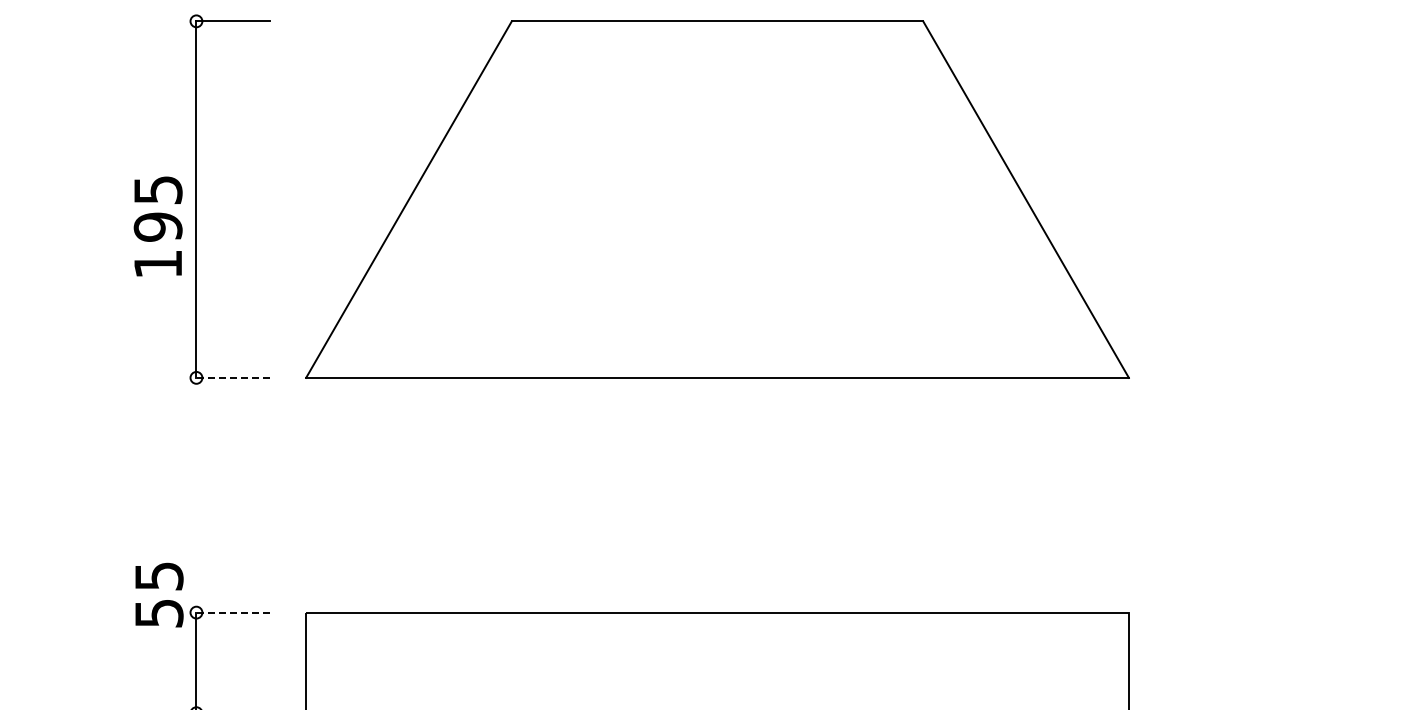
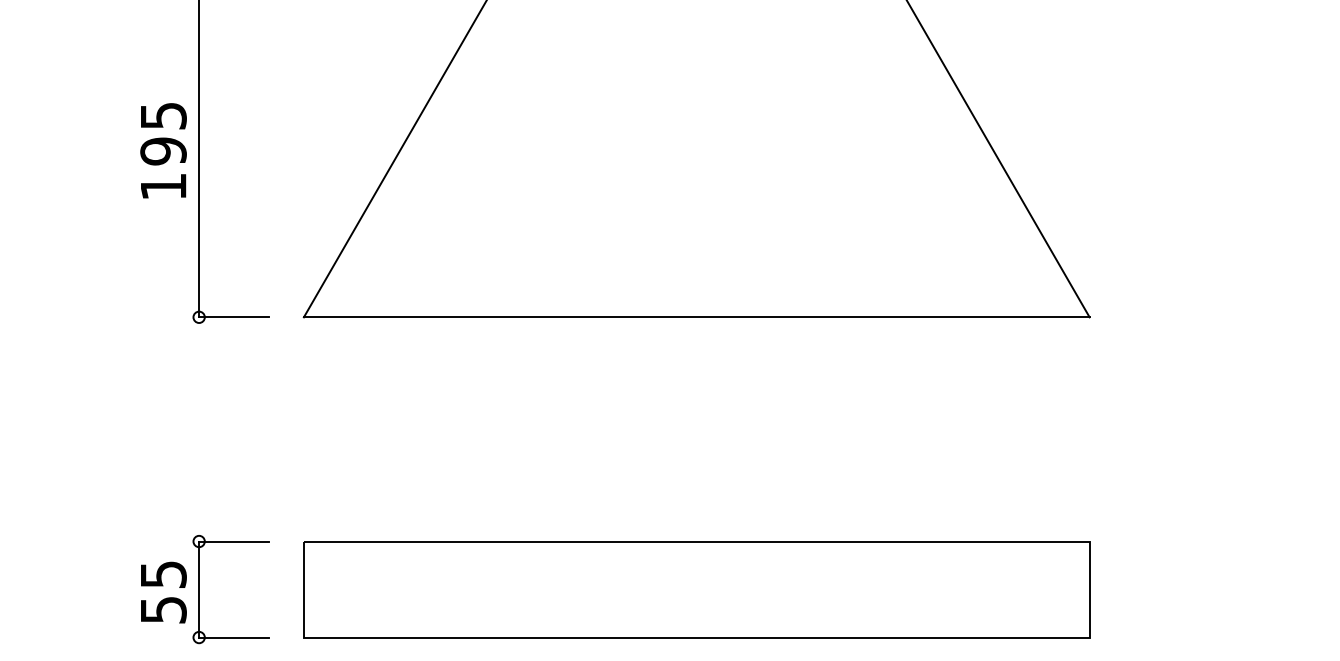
text: (157, 226) -> (162, 150), moved
line: (233, 377) -> (234, 316), dashed -> solid
text: (159, 594) -> (163, 592), moved
line: (233, 612) -> (234, 541), dashed -> solid

